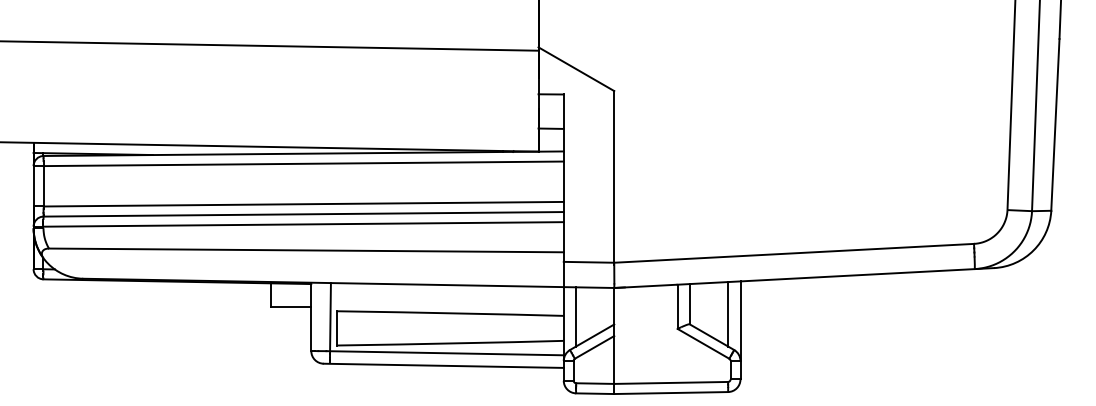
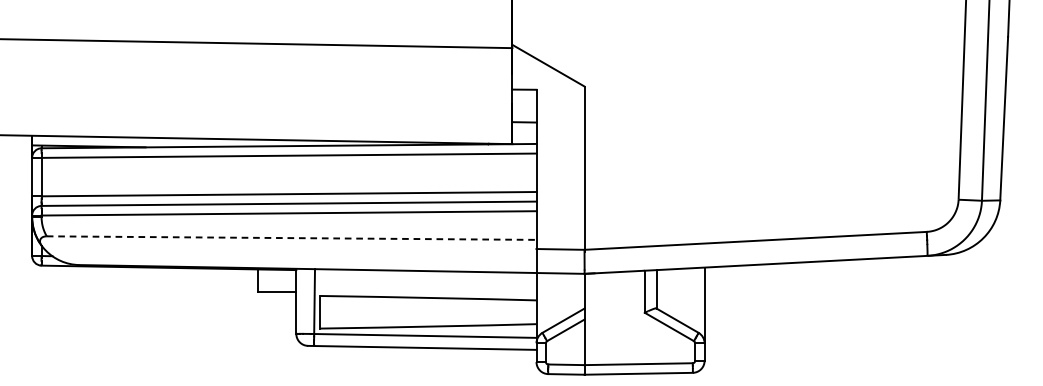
line: (306, 250) -> (291, 238), solid -> dashed
line: (728, 314) -> (693, 299), removed
line: (576, 316) -> (548, 300), removed

